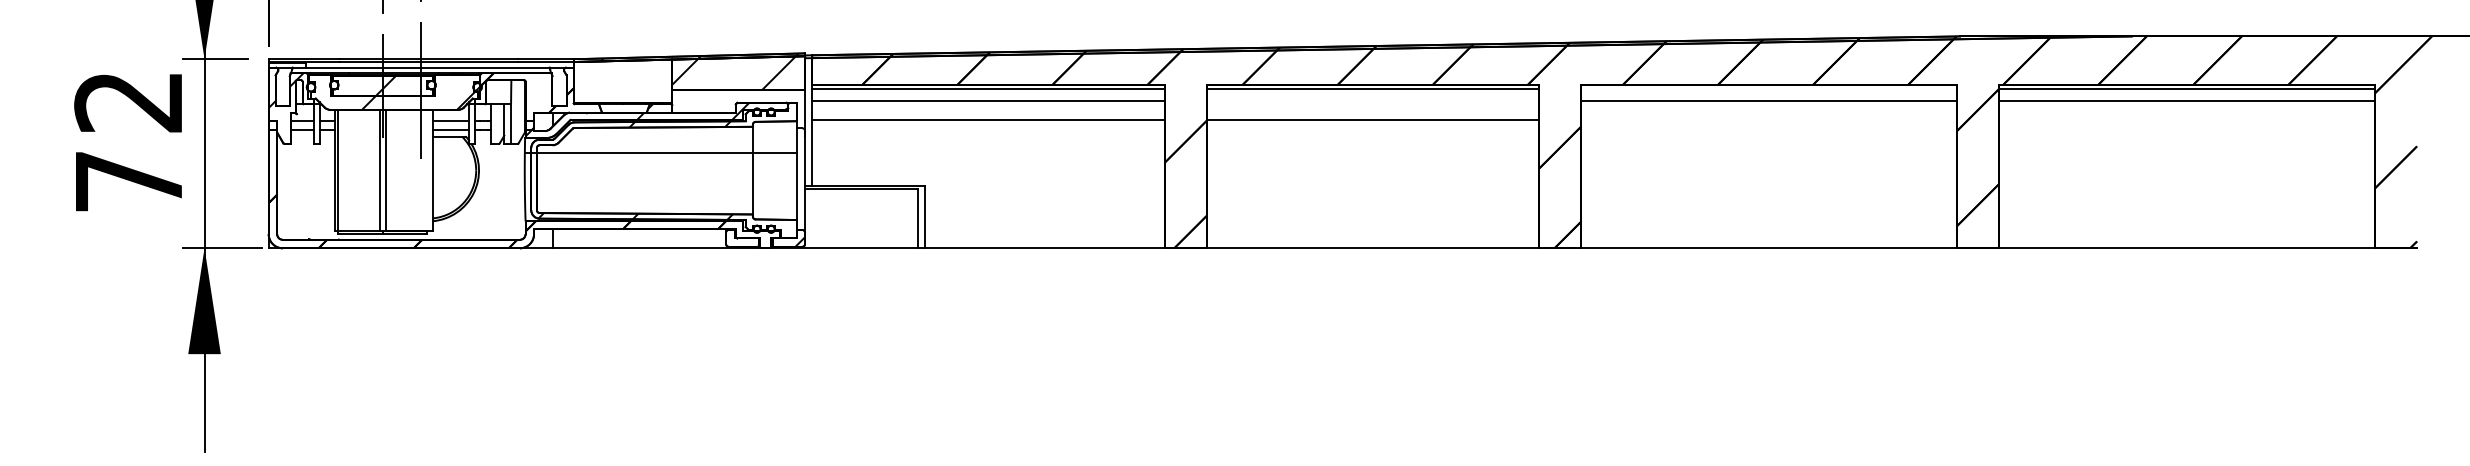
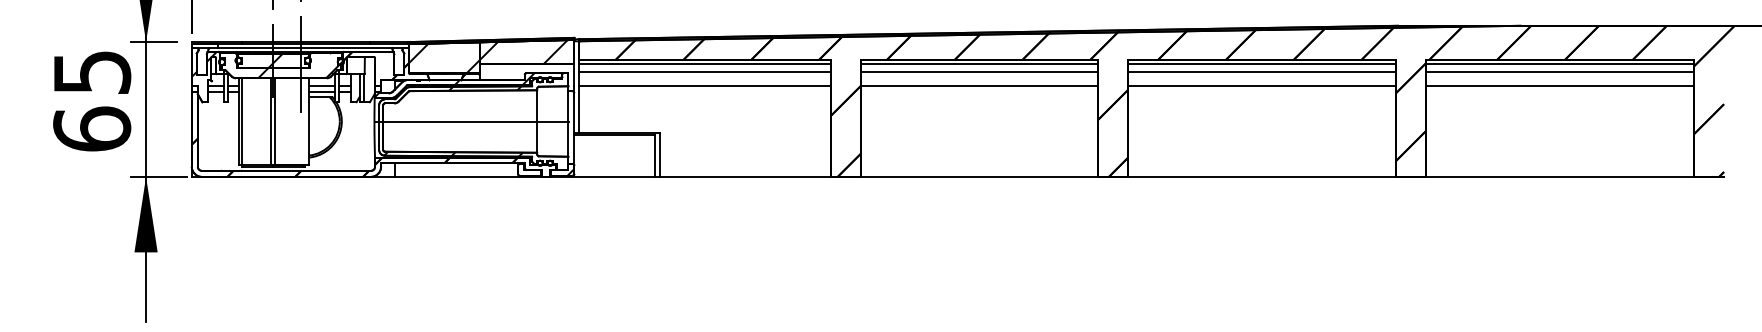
hatch: (622, 81) -> (444, 57), added
line: (1768, 89) -> (1261, 63), added
line: (1373, 100) -> (979, 71), added
line: (1768, 120) -> (1261, 85), added
line: (2186, 120) -> (1559, 85), added
text: (128, 142) -> (91, 101), 72 -> 65
line: (661, 152) -> (471, 121), moved

